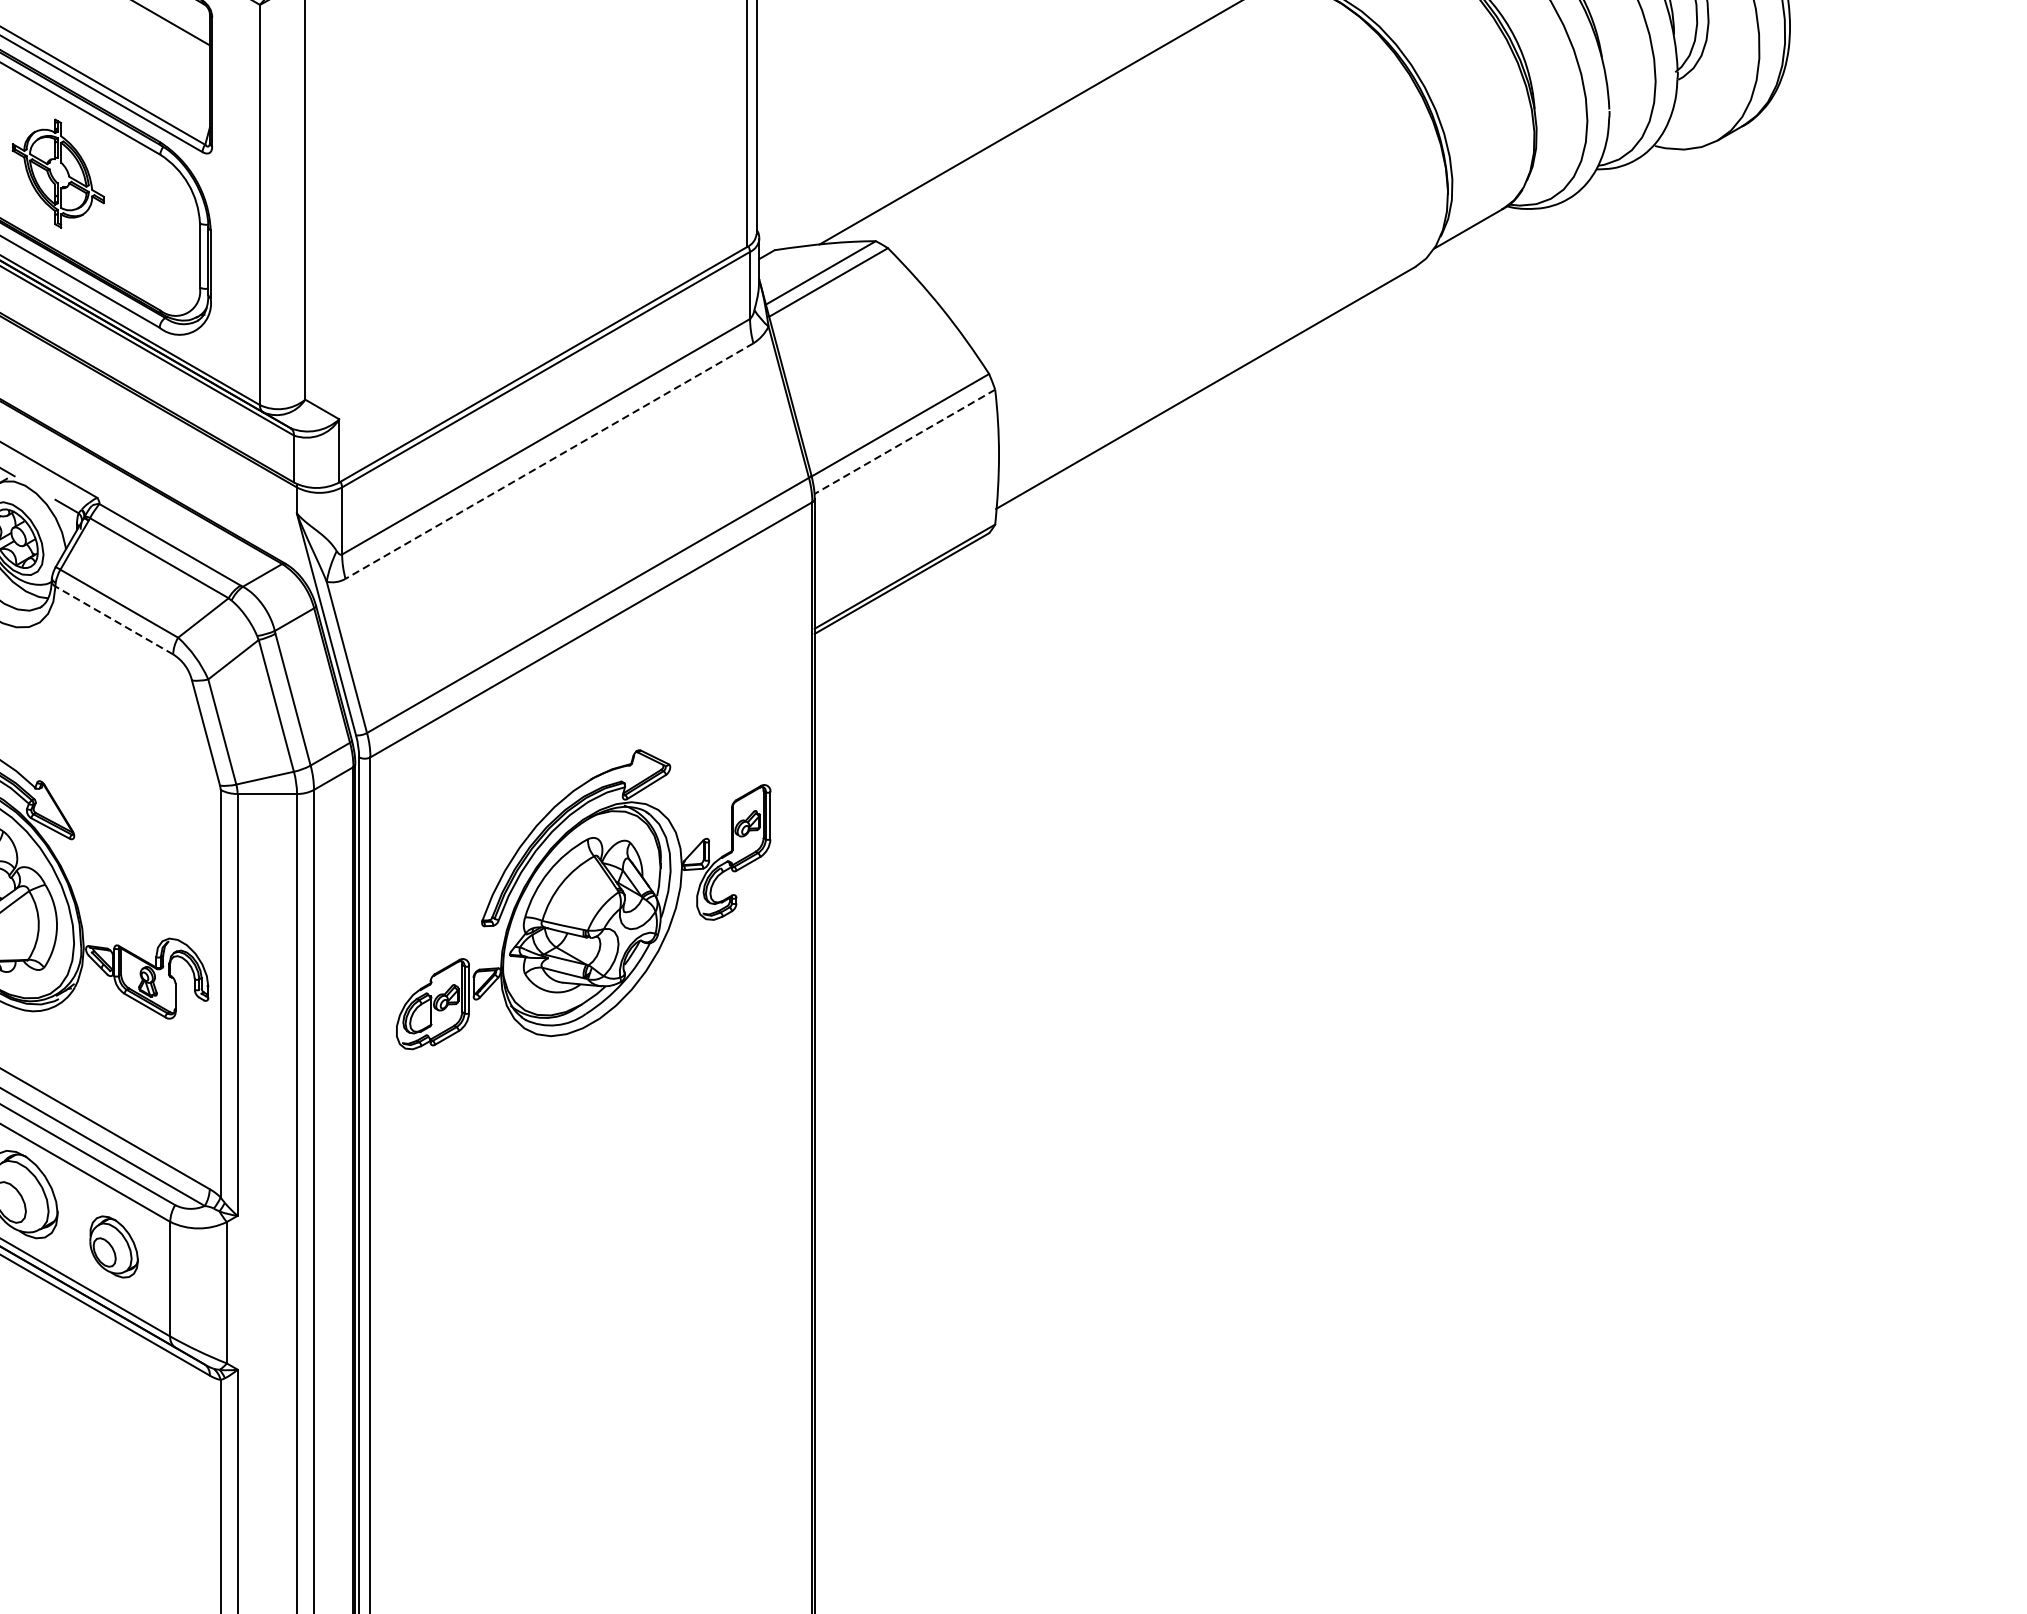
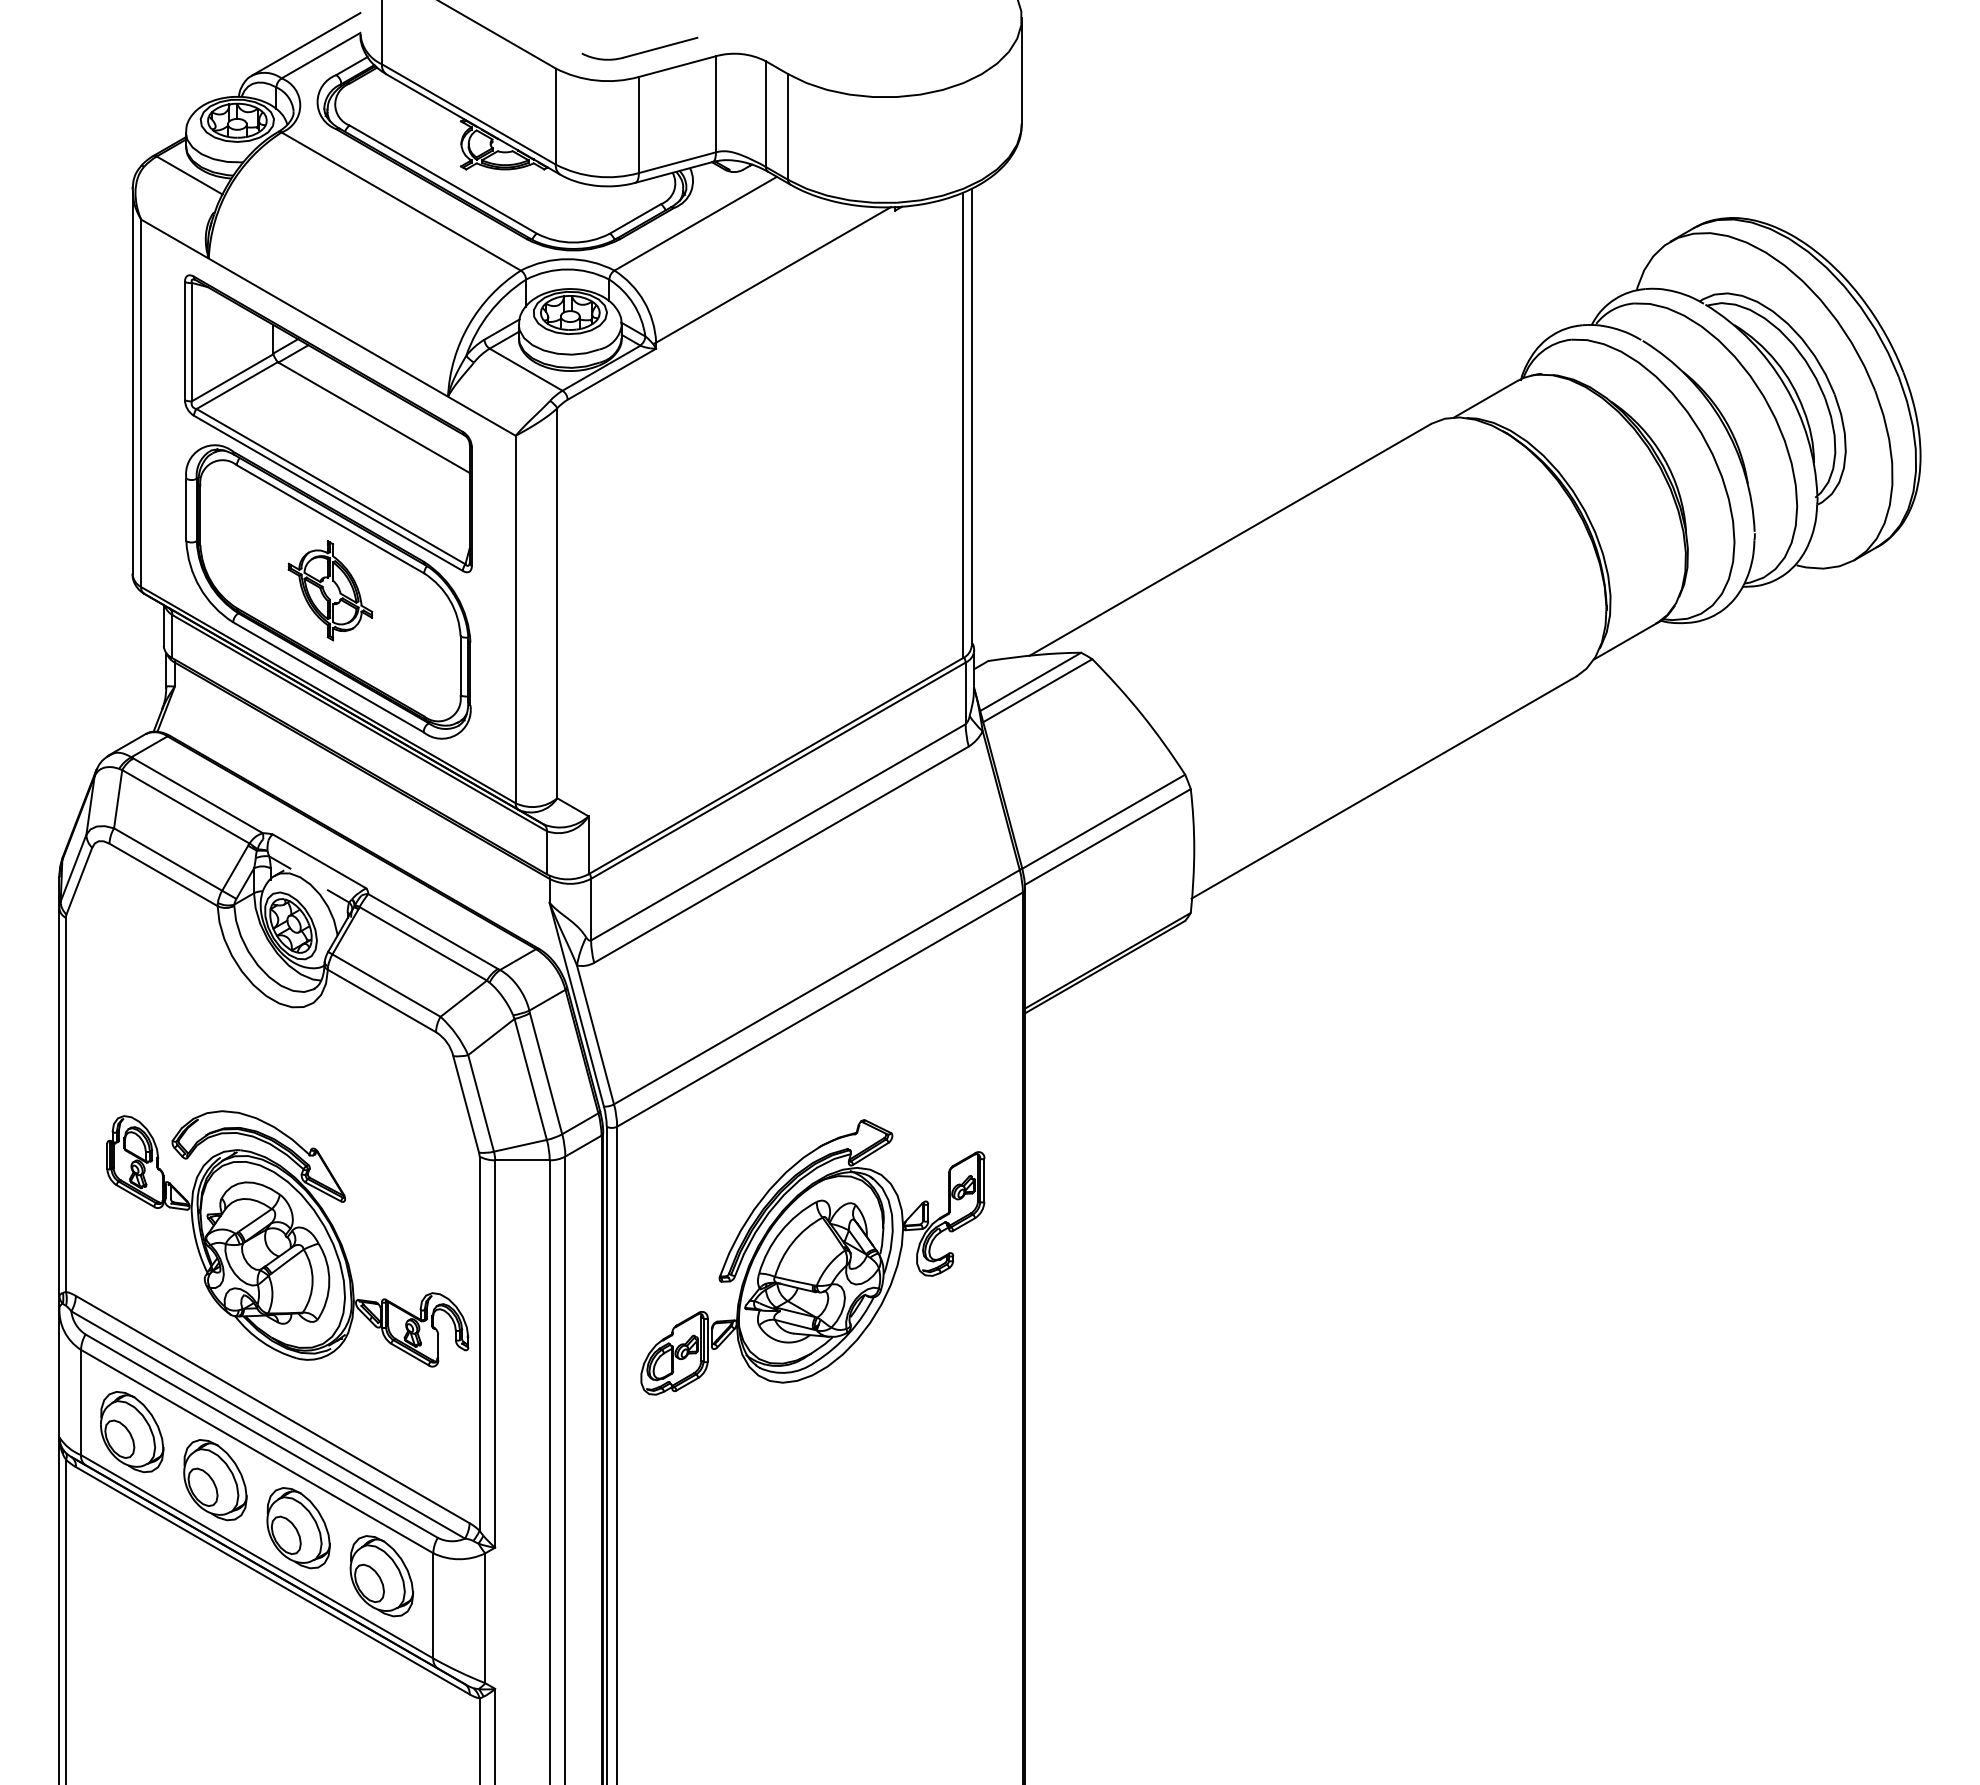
line: (904, 442) -> (1107, 837), dashed -> solid
line: (549, 460) -> (781, 854), dashed -> solid
line: (113, 619) -> (381, 1000), dashed -> solid
part: (113, 1247) -> (381, 1576), size x1.43

